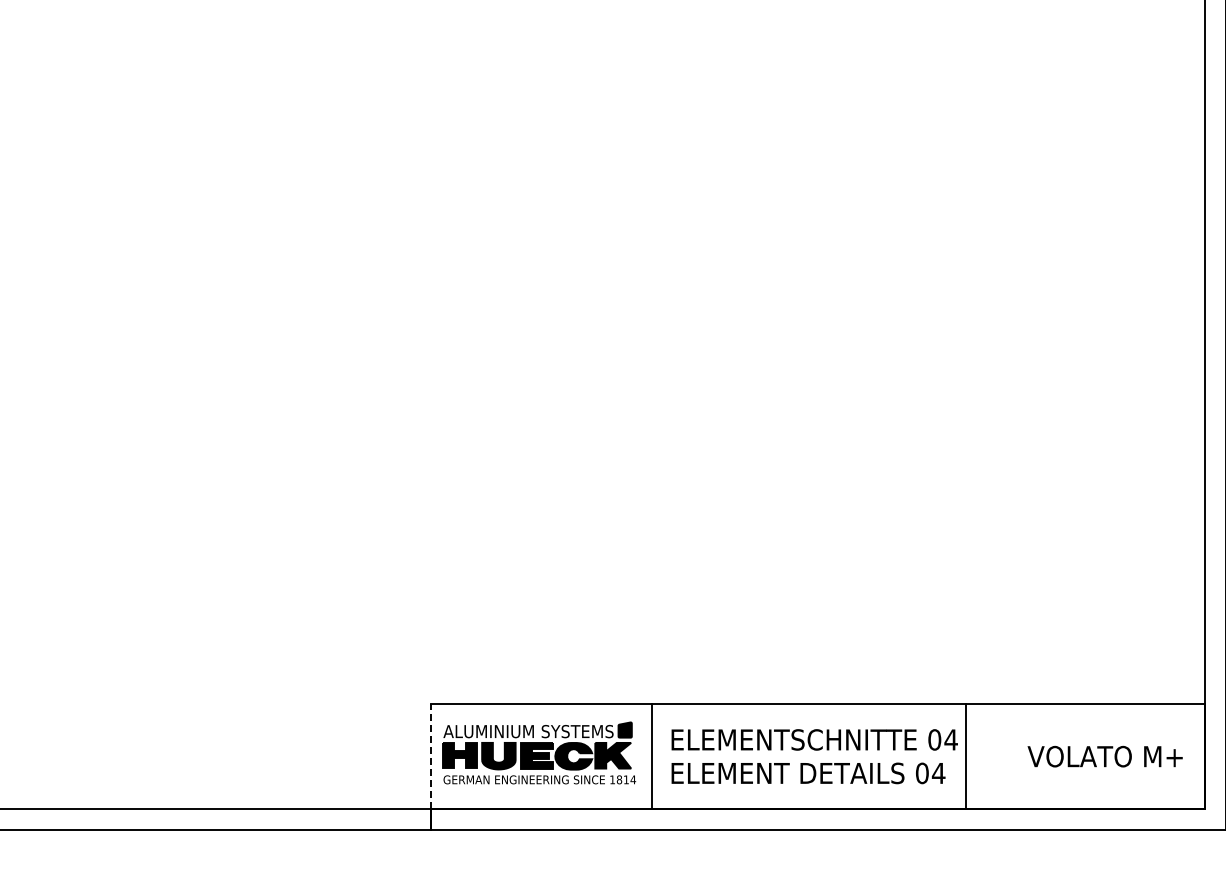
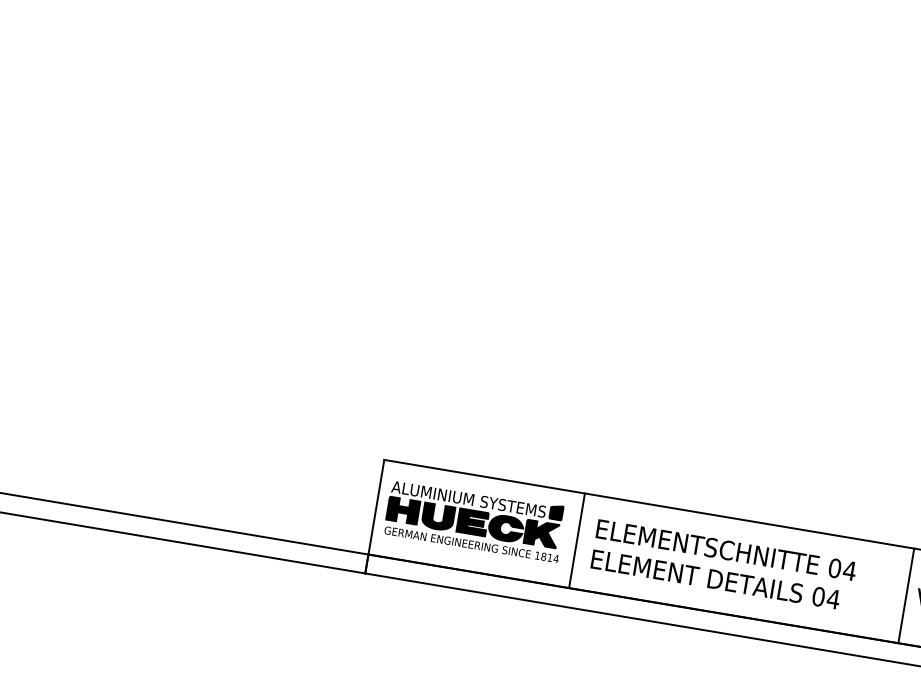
line: (430, 756) -> (376, 507), dashed -> solid
line: (966, 756) -> (906, 595), moved

